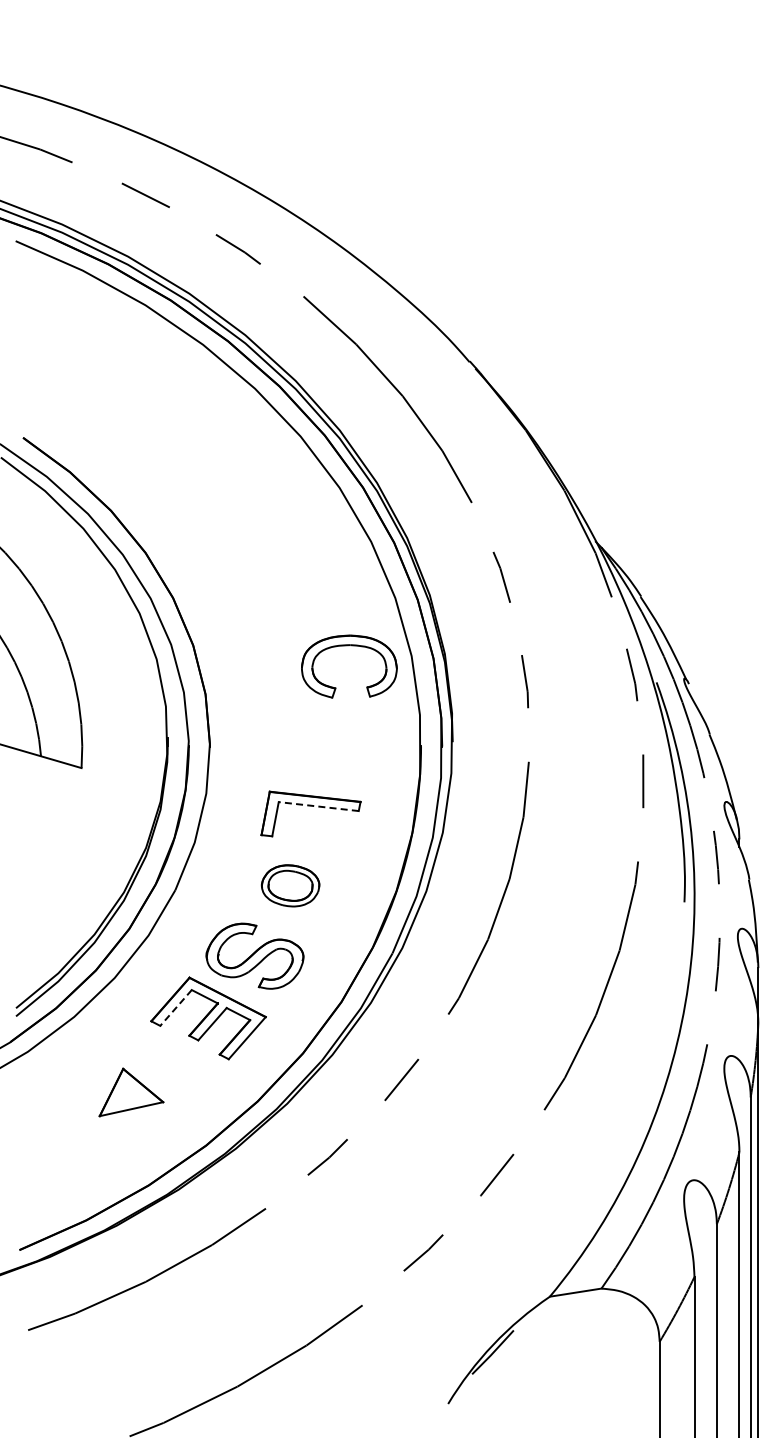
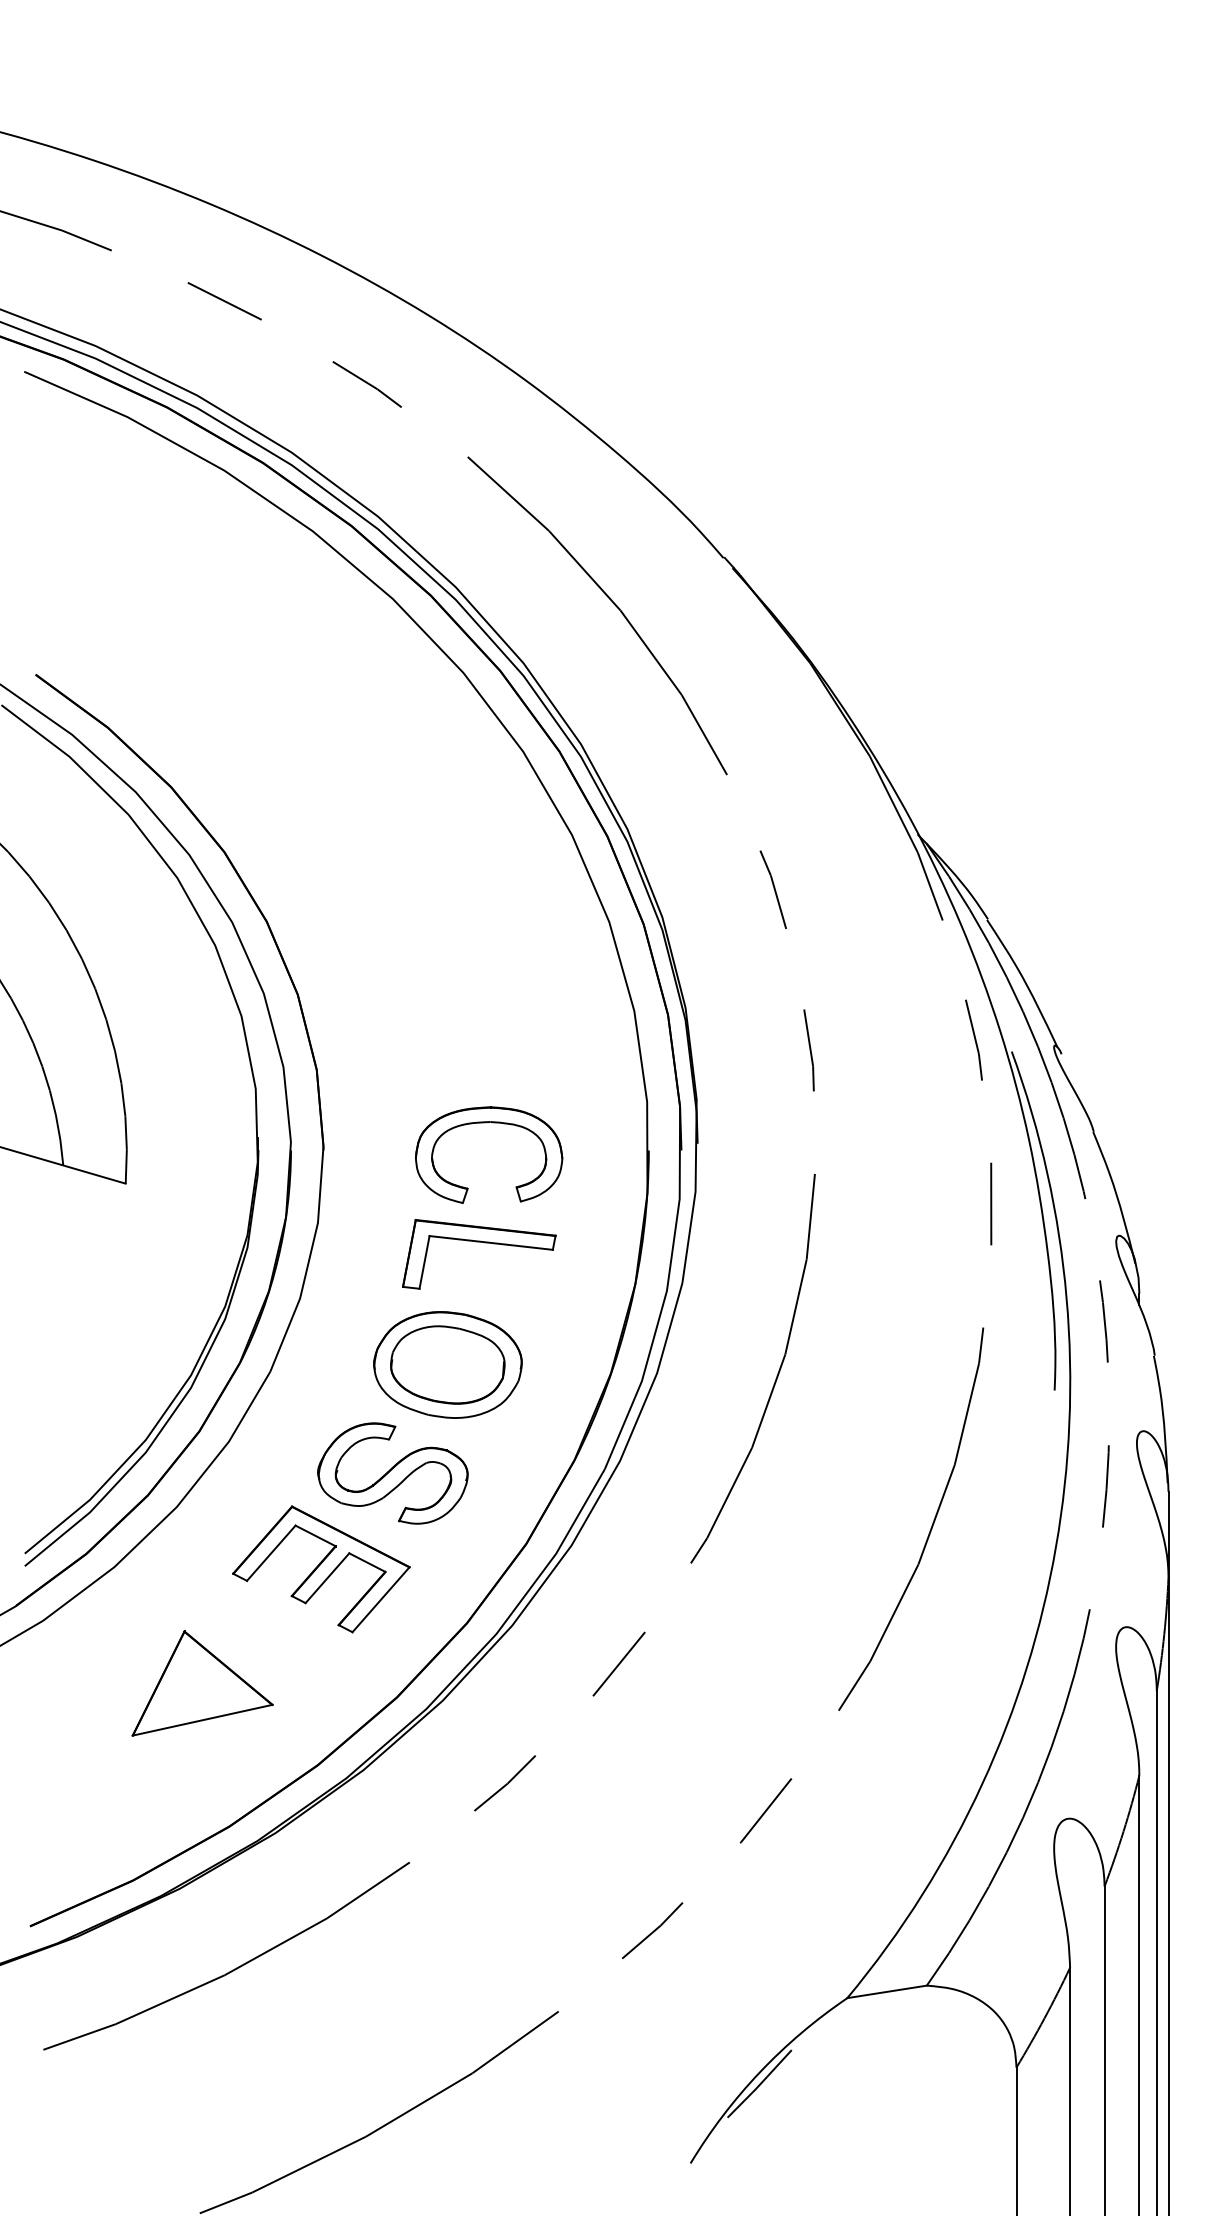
part: (348, 646) -> (487, 1124), moved
line: (318, 806) -> (490, 1242), dashed -> solid
part: (290, 885) -> (447, 1364), size x1.67
line: (176, 1007) -> (271, 1552), dashed -> solid
part: (131, 1092) -> (202, 1683), size x1.43

